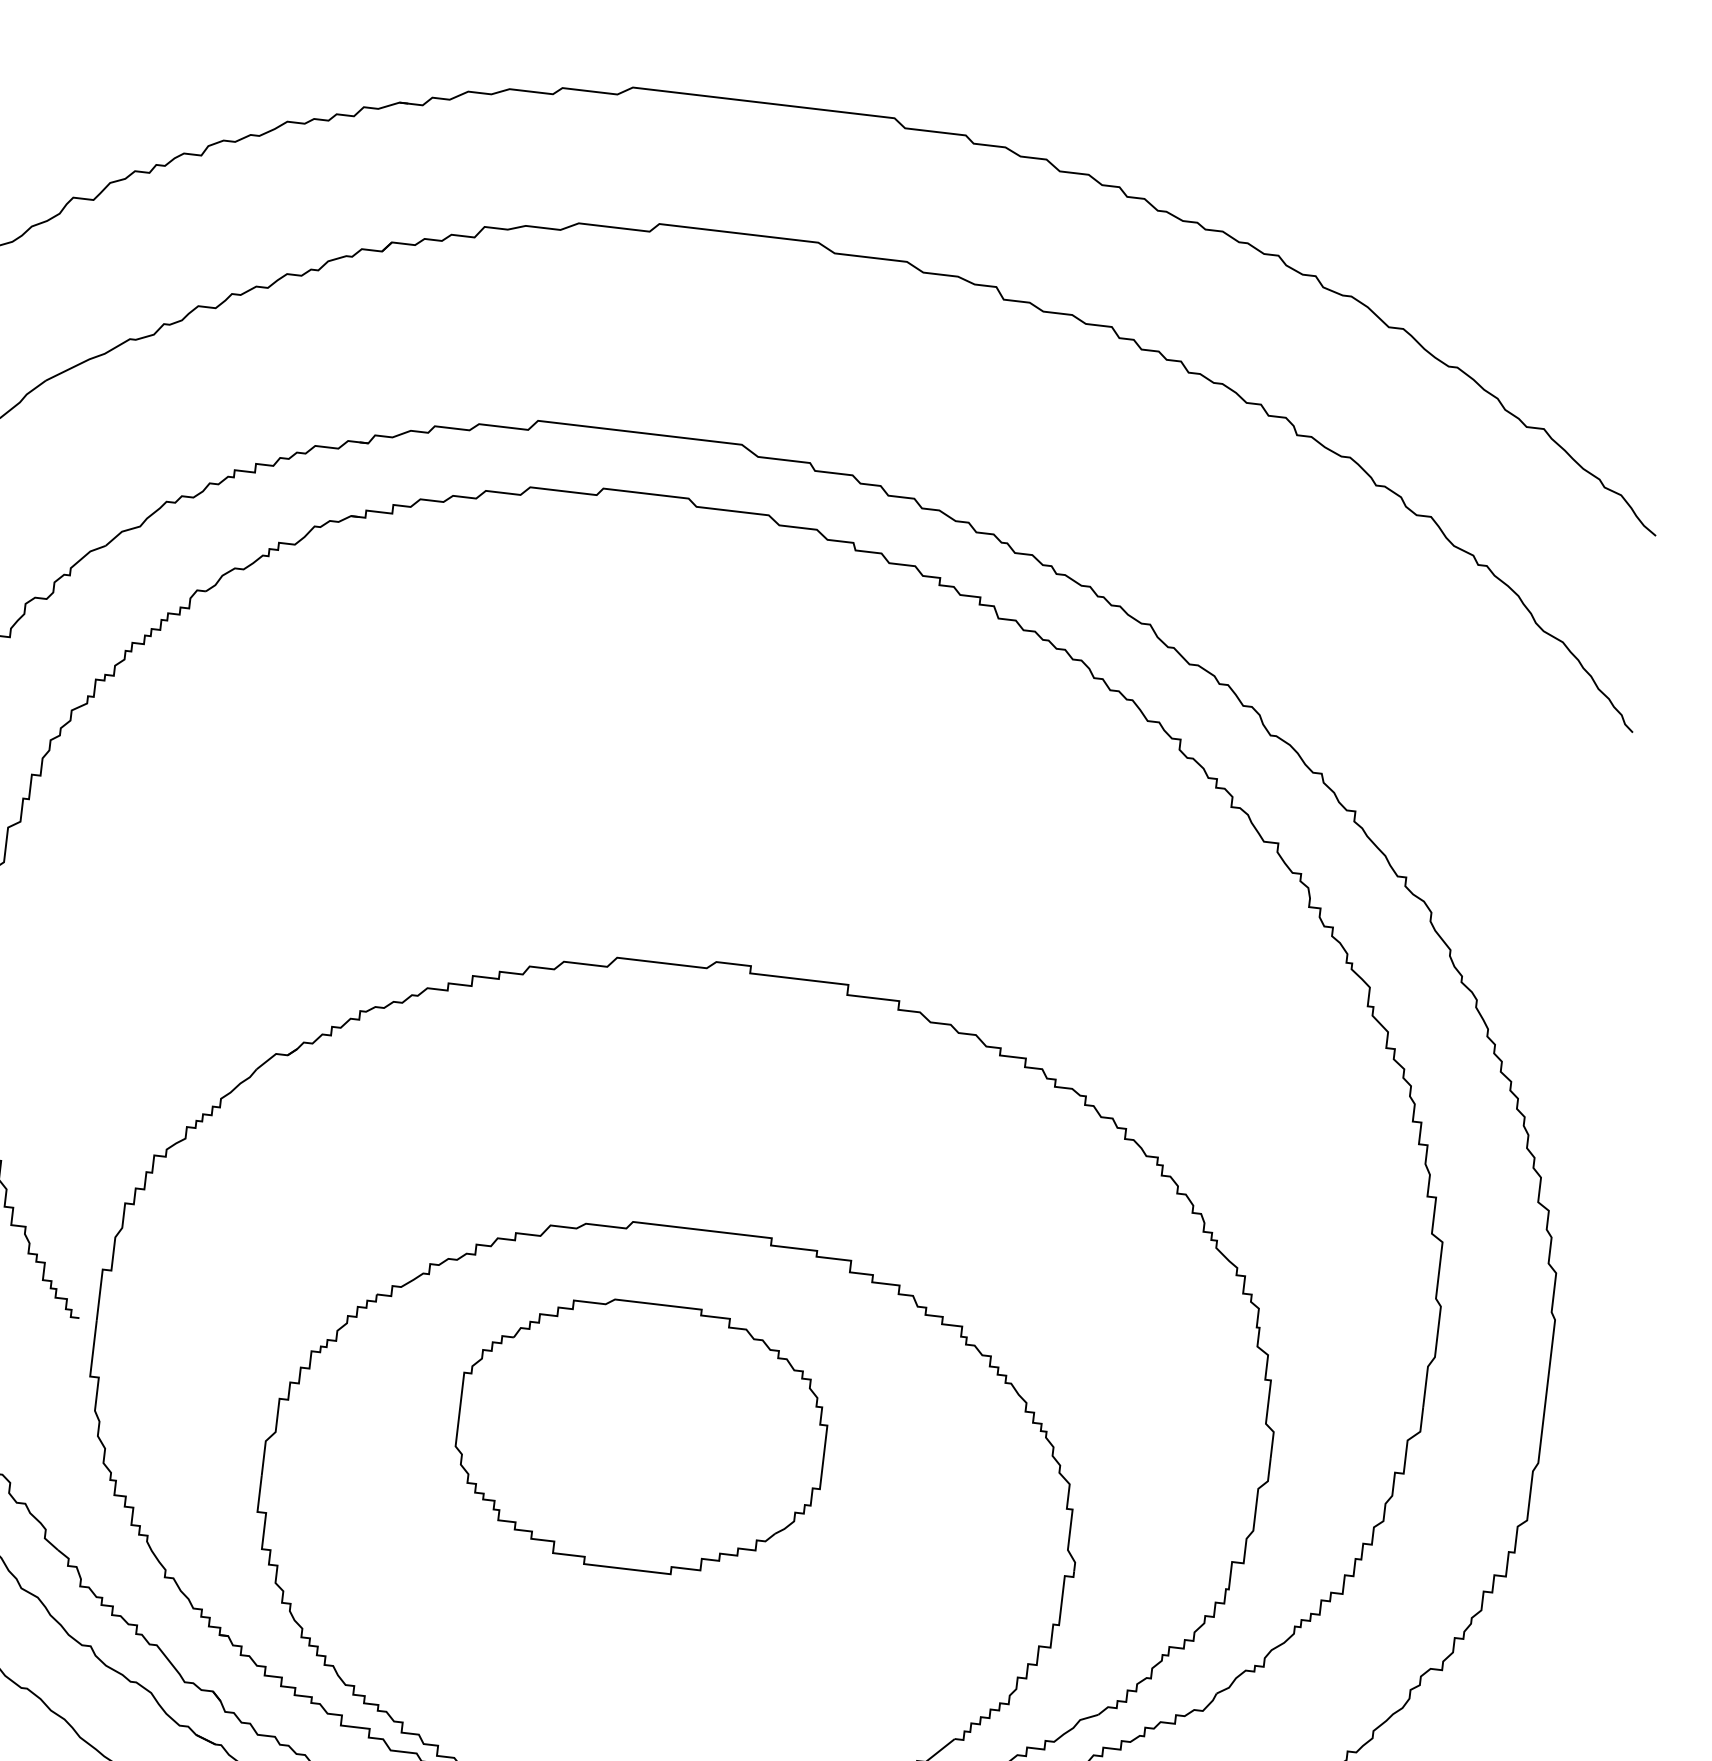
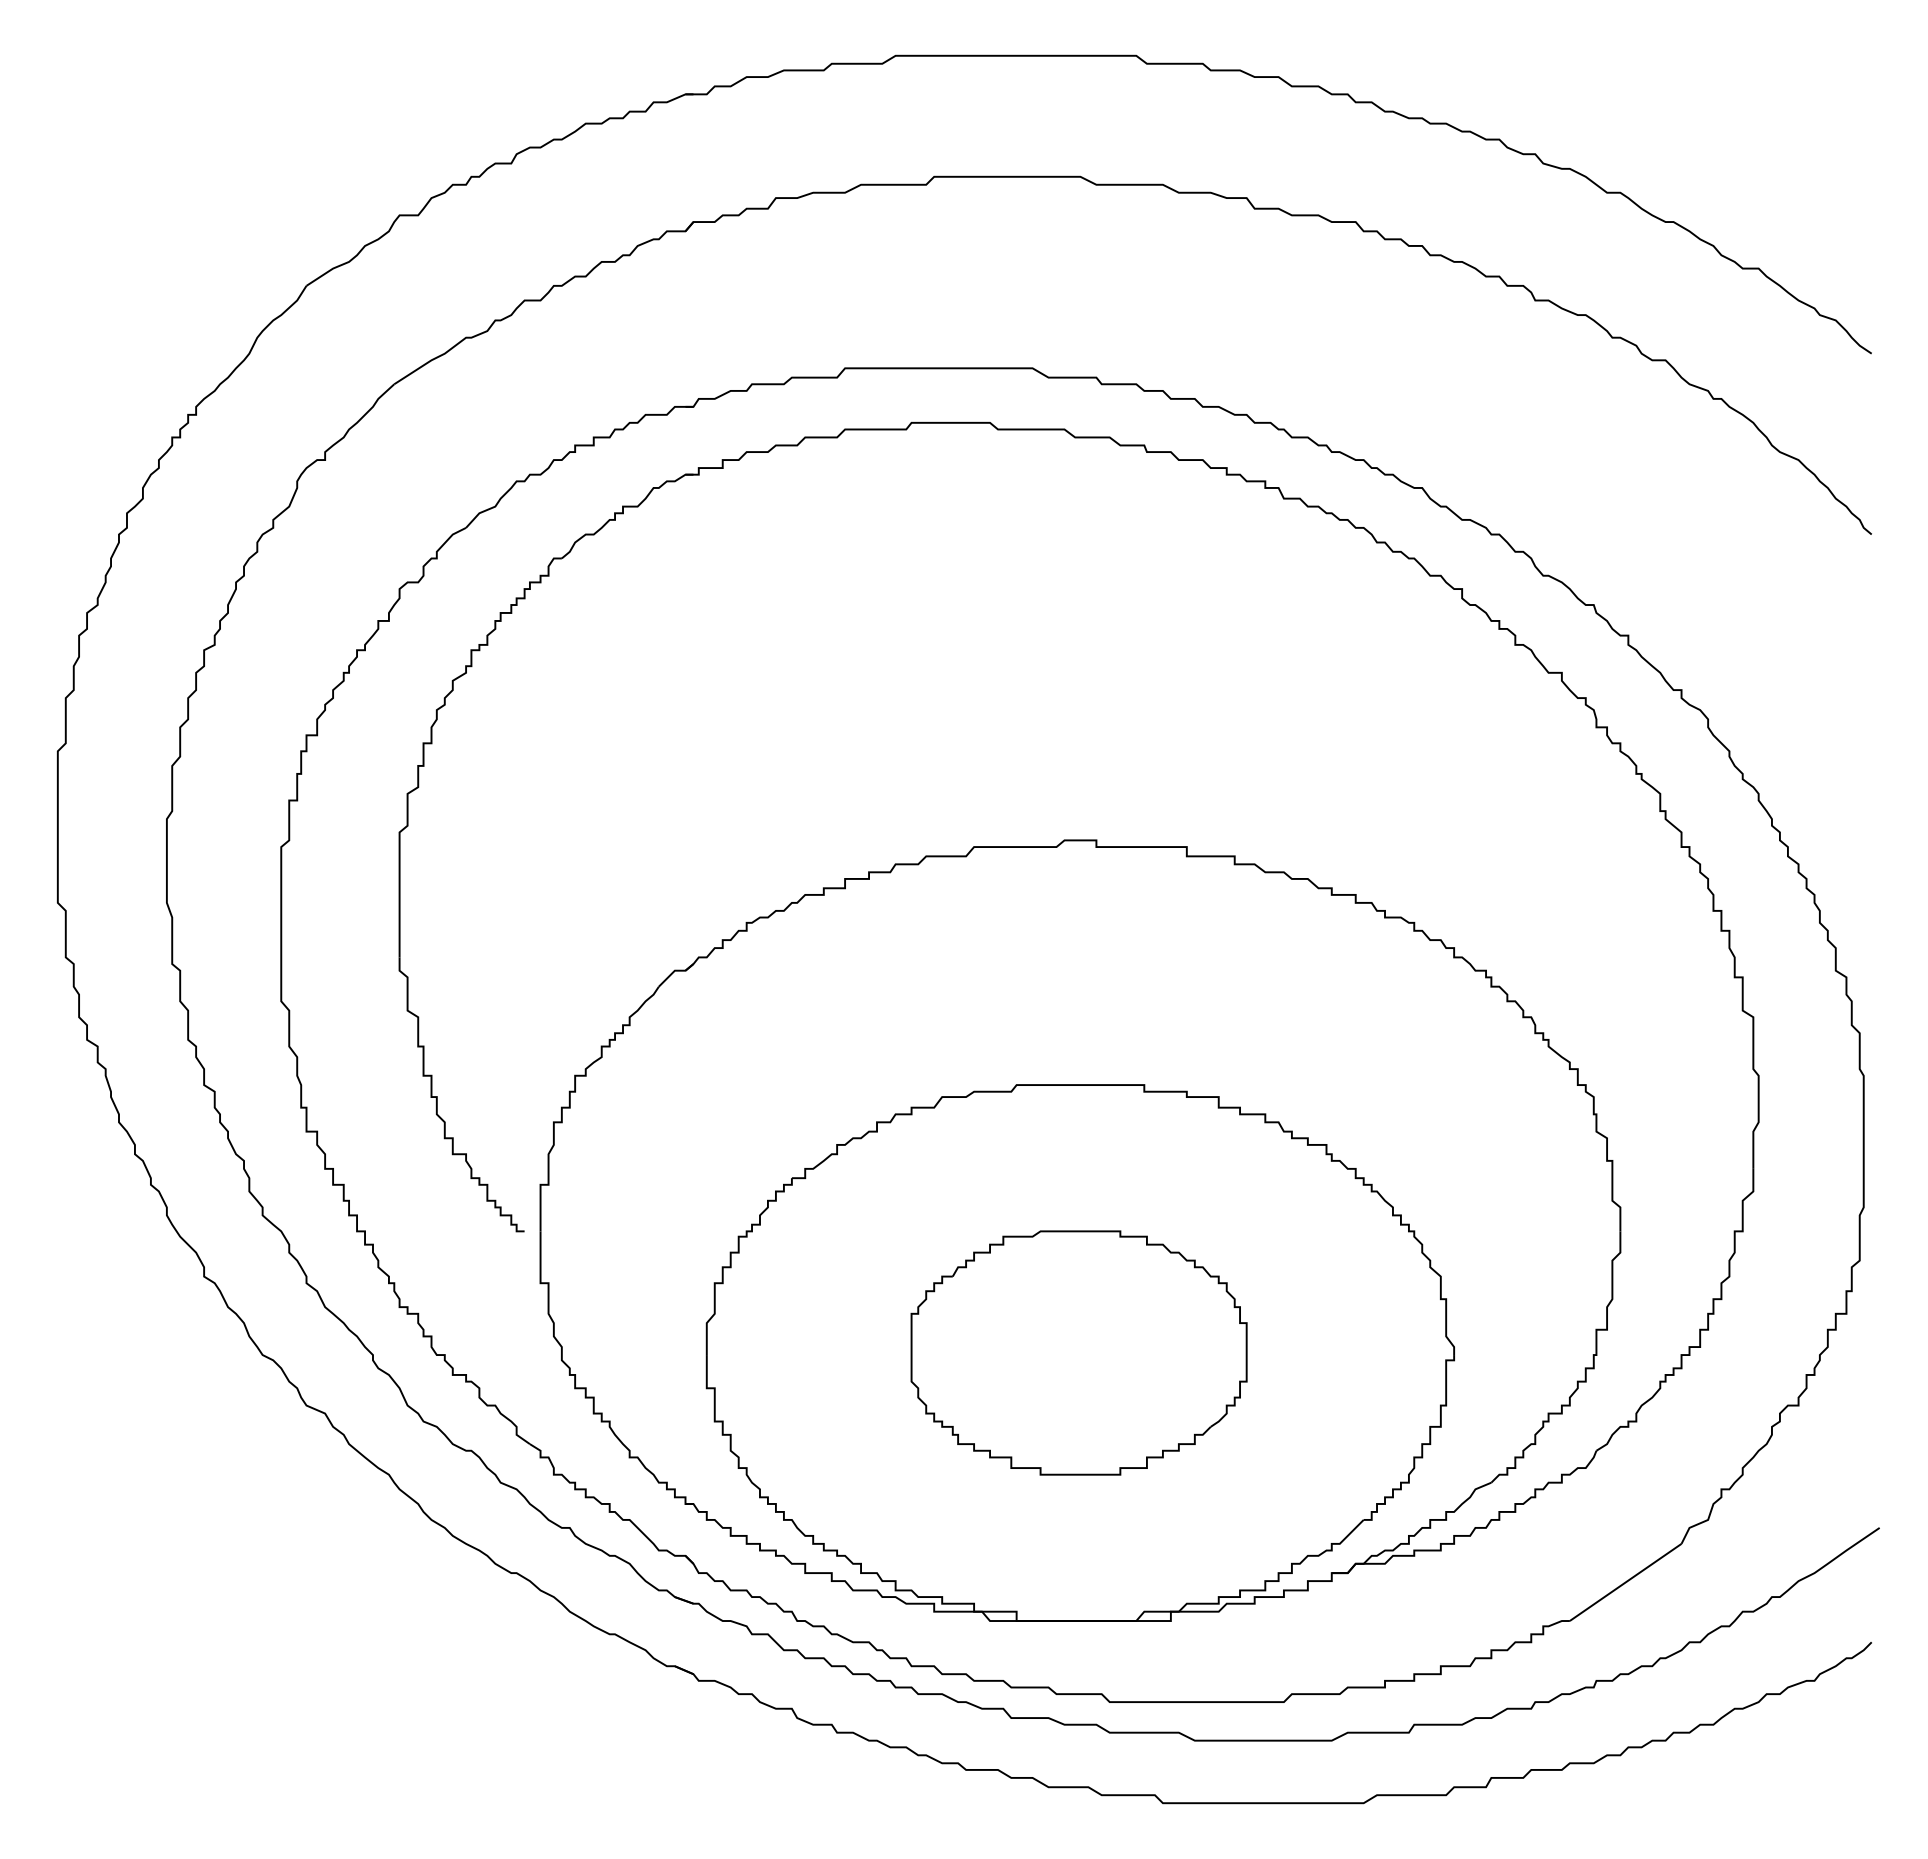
part: (640, 1436) -> (1078, 1352), moved

